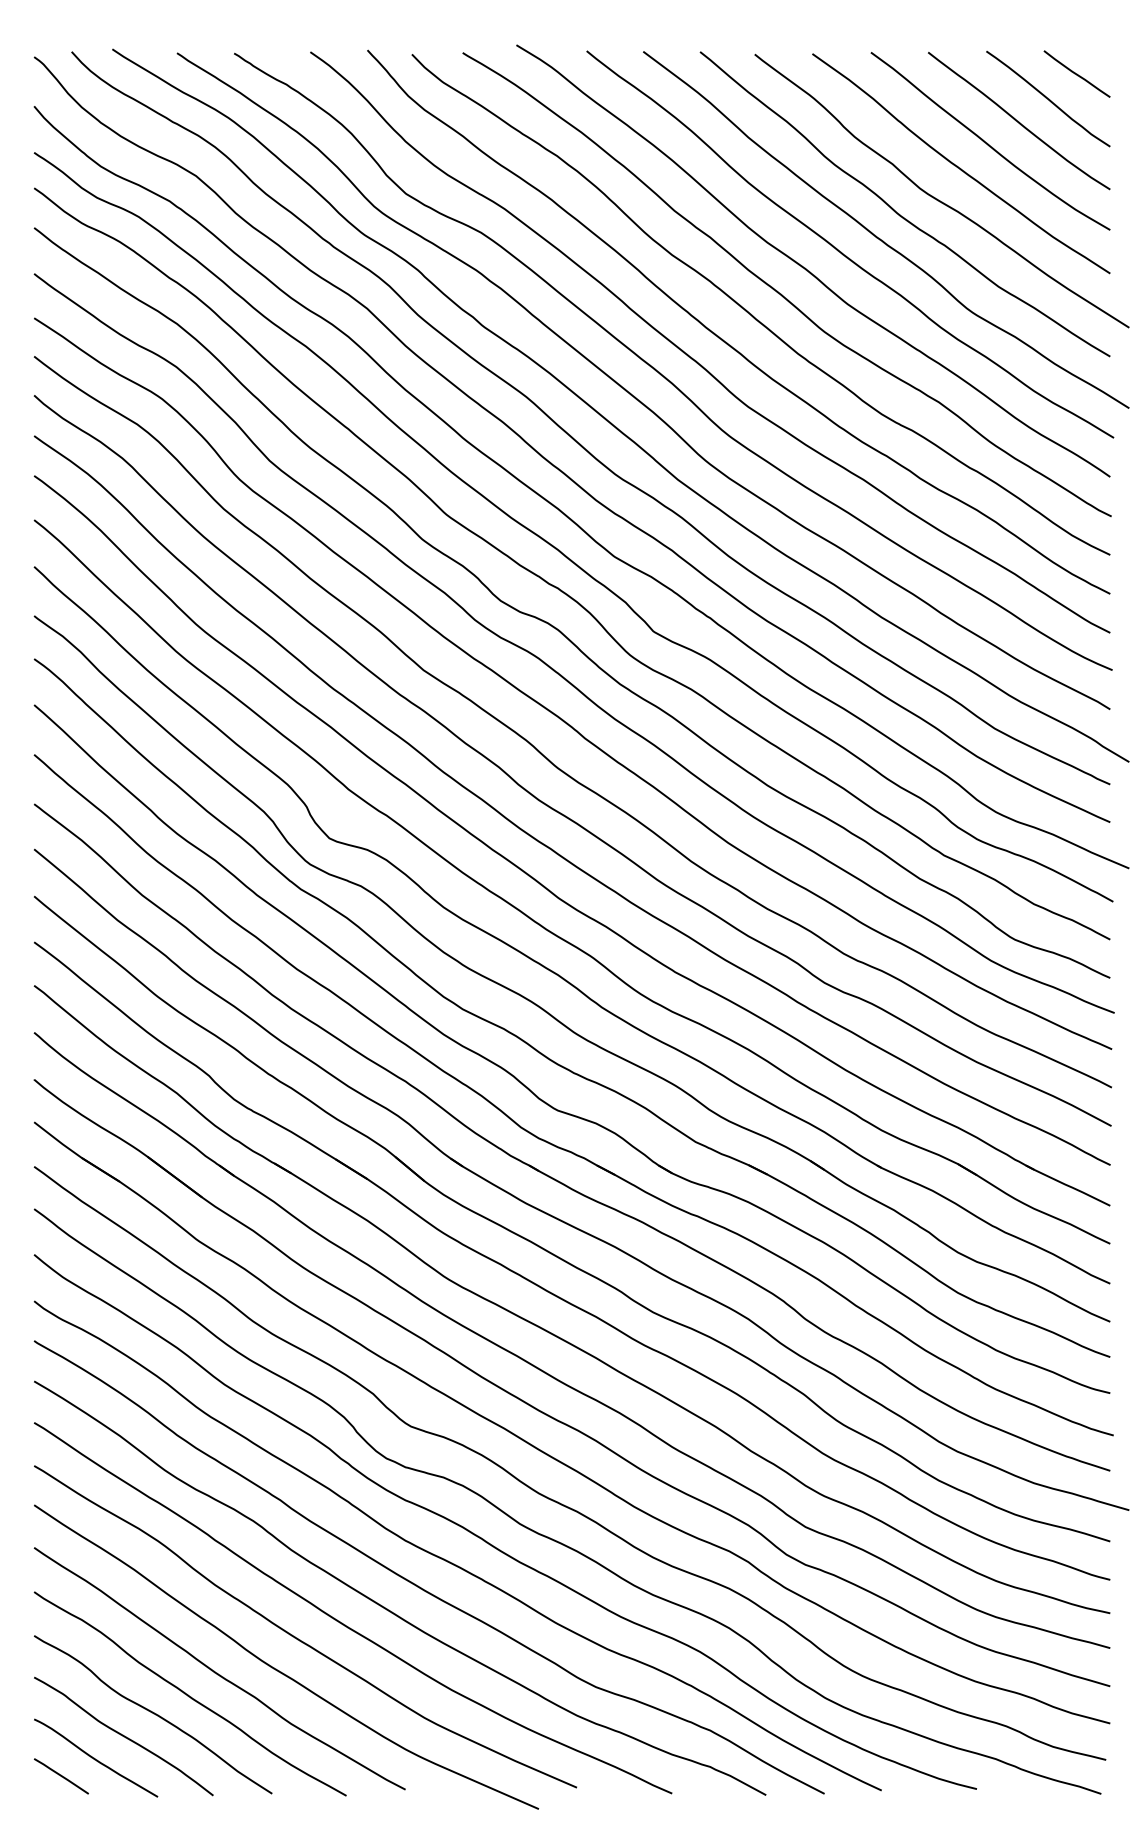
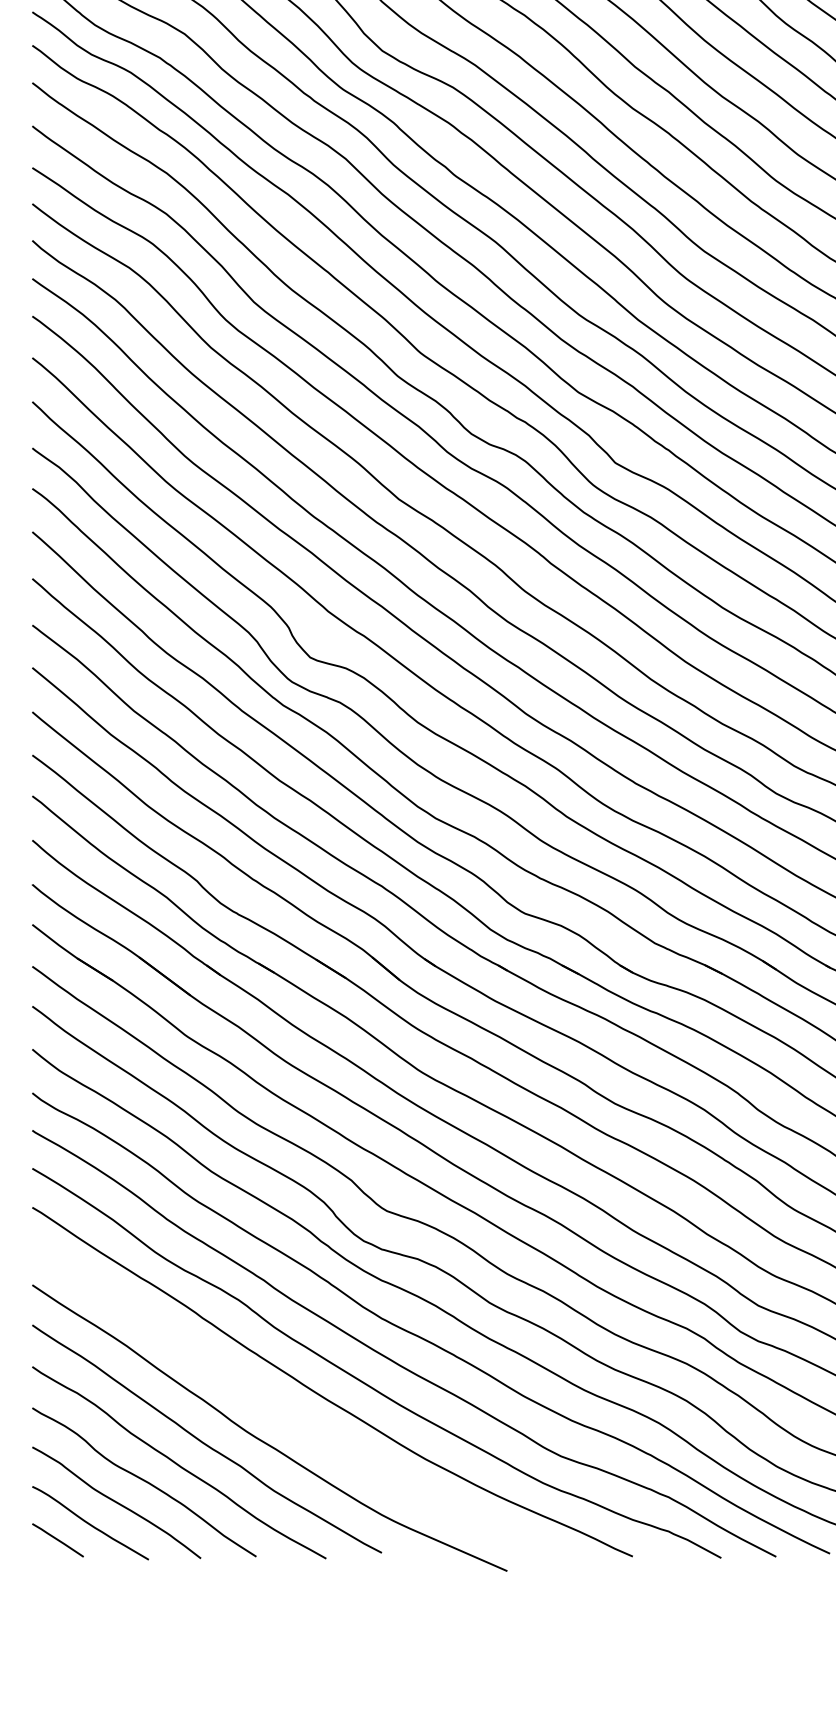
curve: (297, 1637) -> (280, 1409), removed

